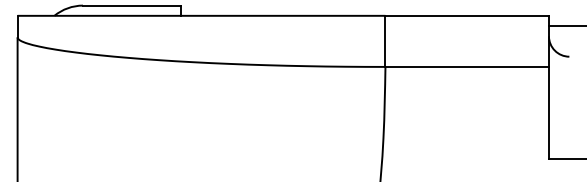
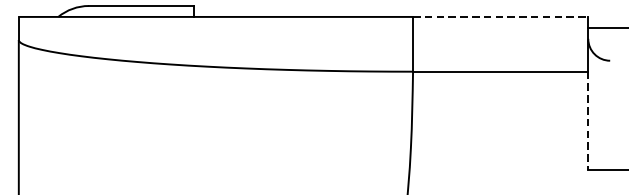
line: (467, 15) -> (500, 16), solid -> dashed
line: (548, 112) -> (587, 120), solid -> dashed

